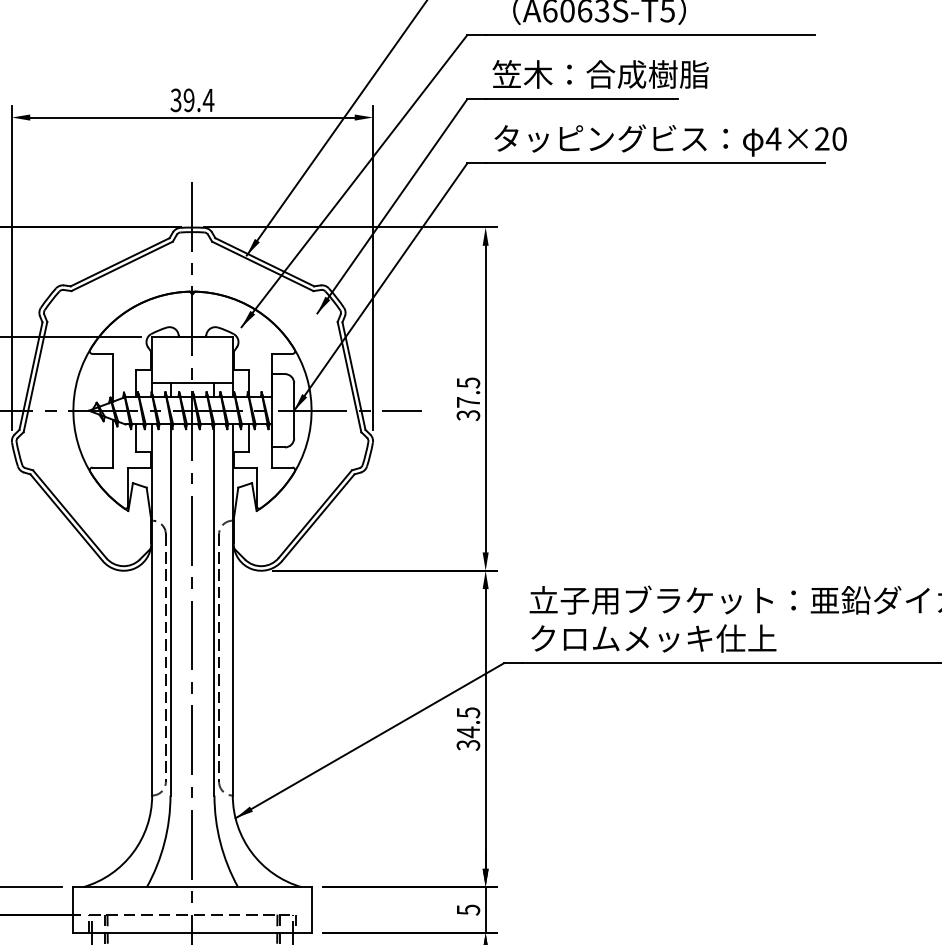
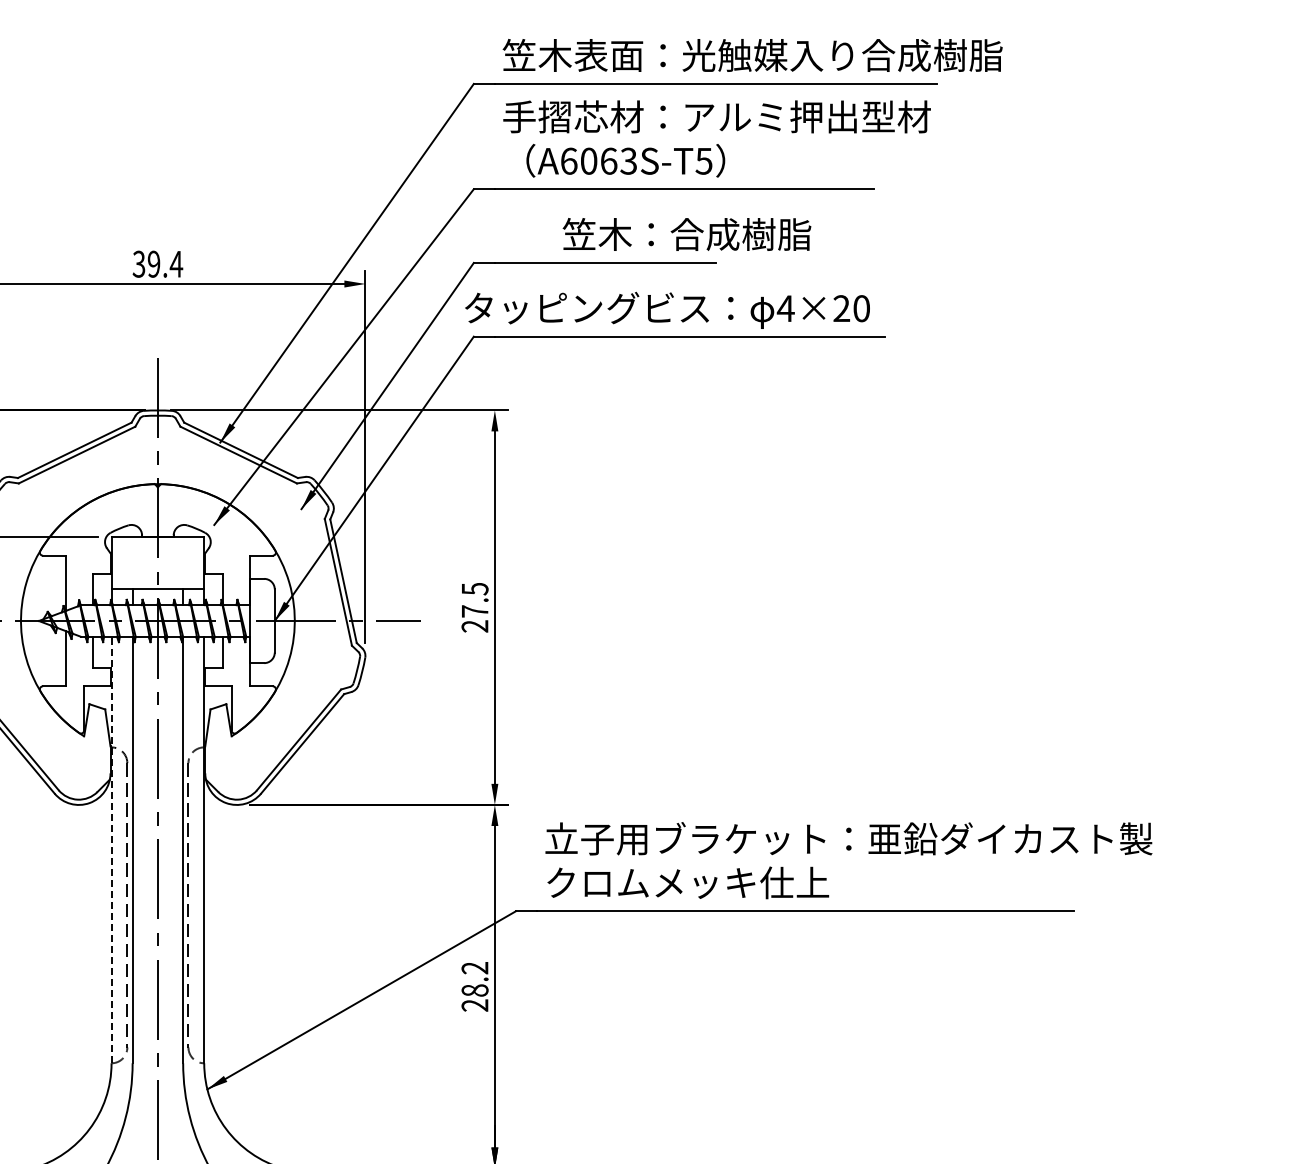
text: (600, 74) -> (686, 234), moved
text: (670, 139) -> (667, 309), moved
text: (468, 415) -> (475, 626), 37.5 -> 27.5
line: (152, 609) -> (111, 849), solid -> dashed
text: (467, 728) -> (474, 986), 34.5 -> 28.2

